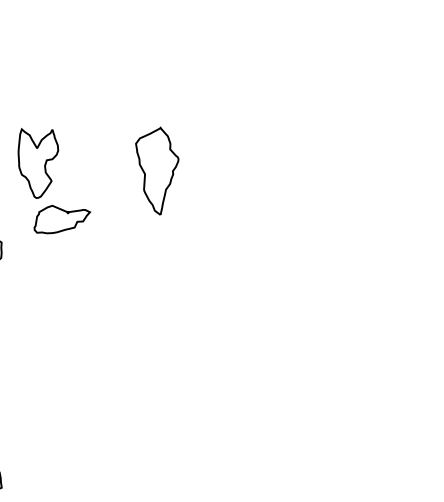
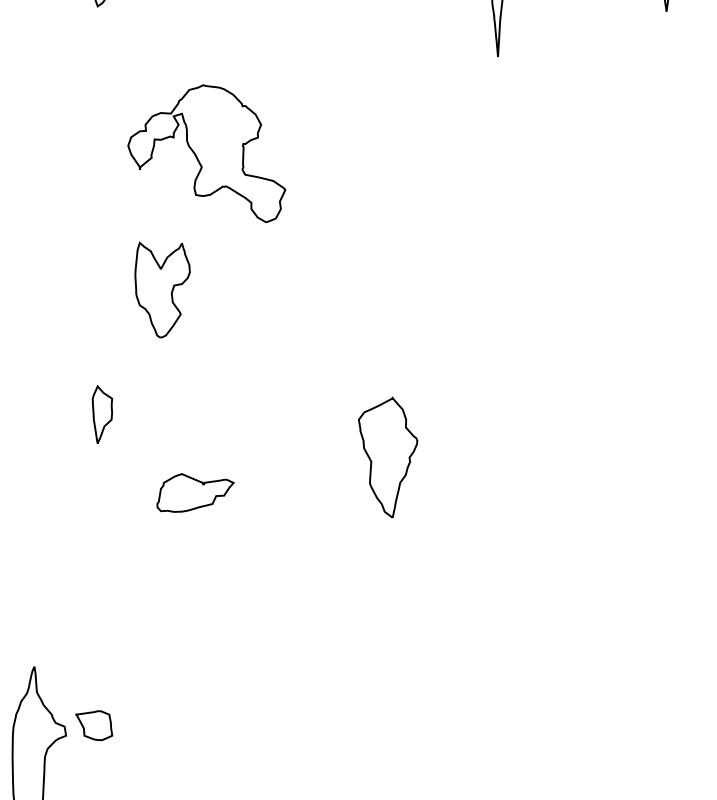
part: (70, 64) -> (206, 153), added
part: (157, 171) -> (388, 457), moved
part: (62, 219) -> (195, 492), moved

